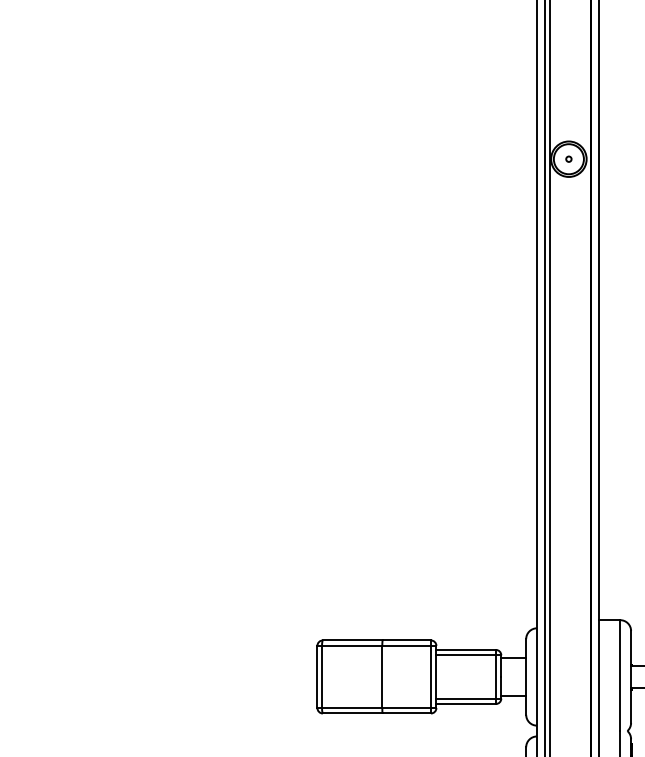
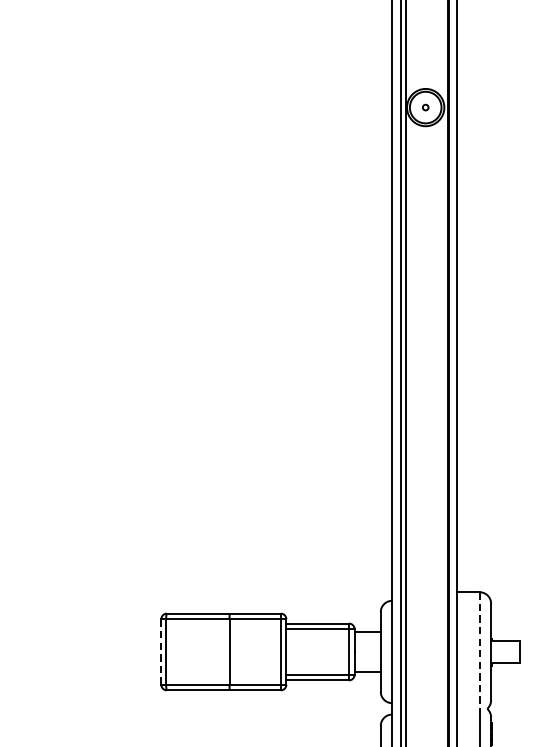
line: (317, 676) -> (161, 651), solid -> dashed
line: (620, 676) -> (479, 651), solid -> dashed

